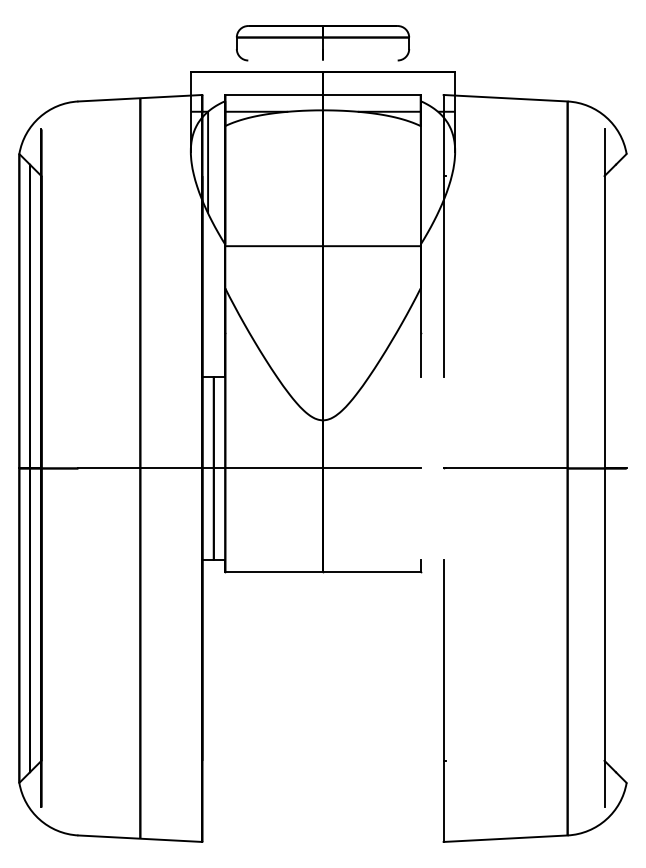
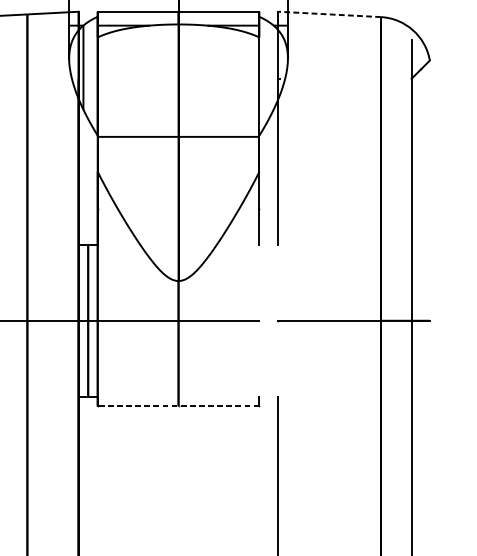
line: (505, 98) -> (329, 14), solid -> dashed
line: (323, 571) -> (178, 406), solid -> dashed

